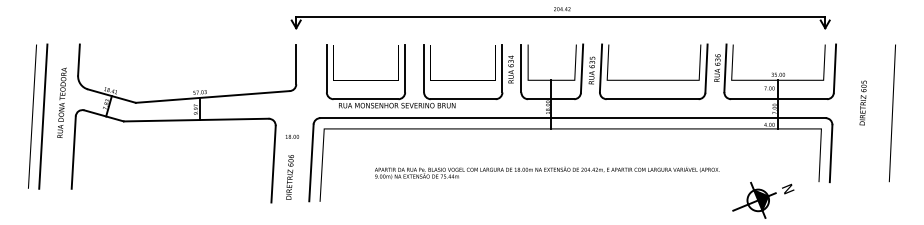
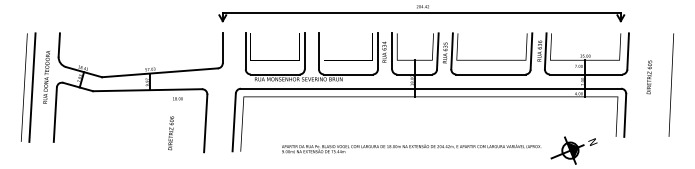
text: (291, 136) -> (177, 98), moved
text: (547, 172) -> (411, 148), moved
text: (290, 177) -> (171, 133), moved

